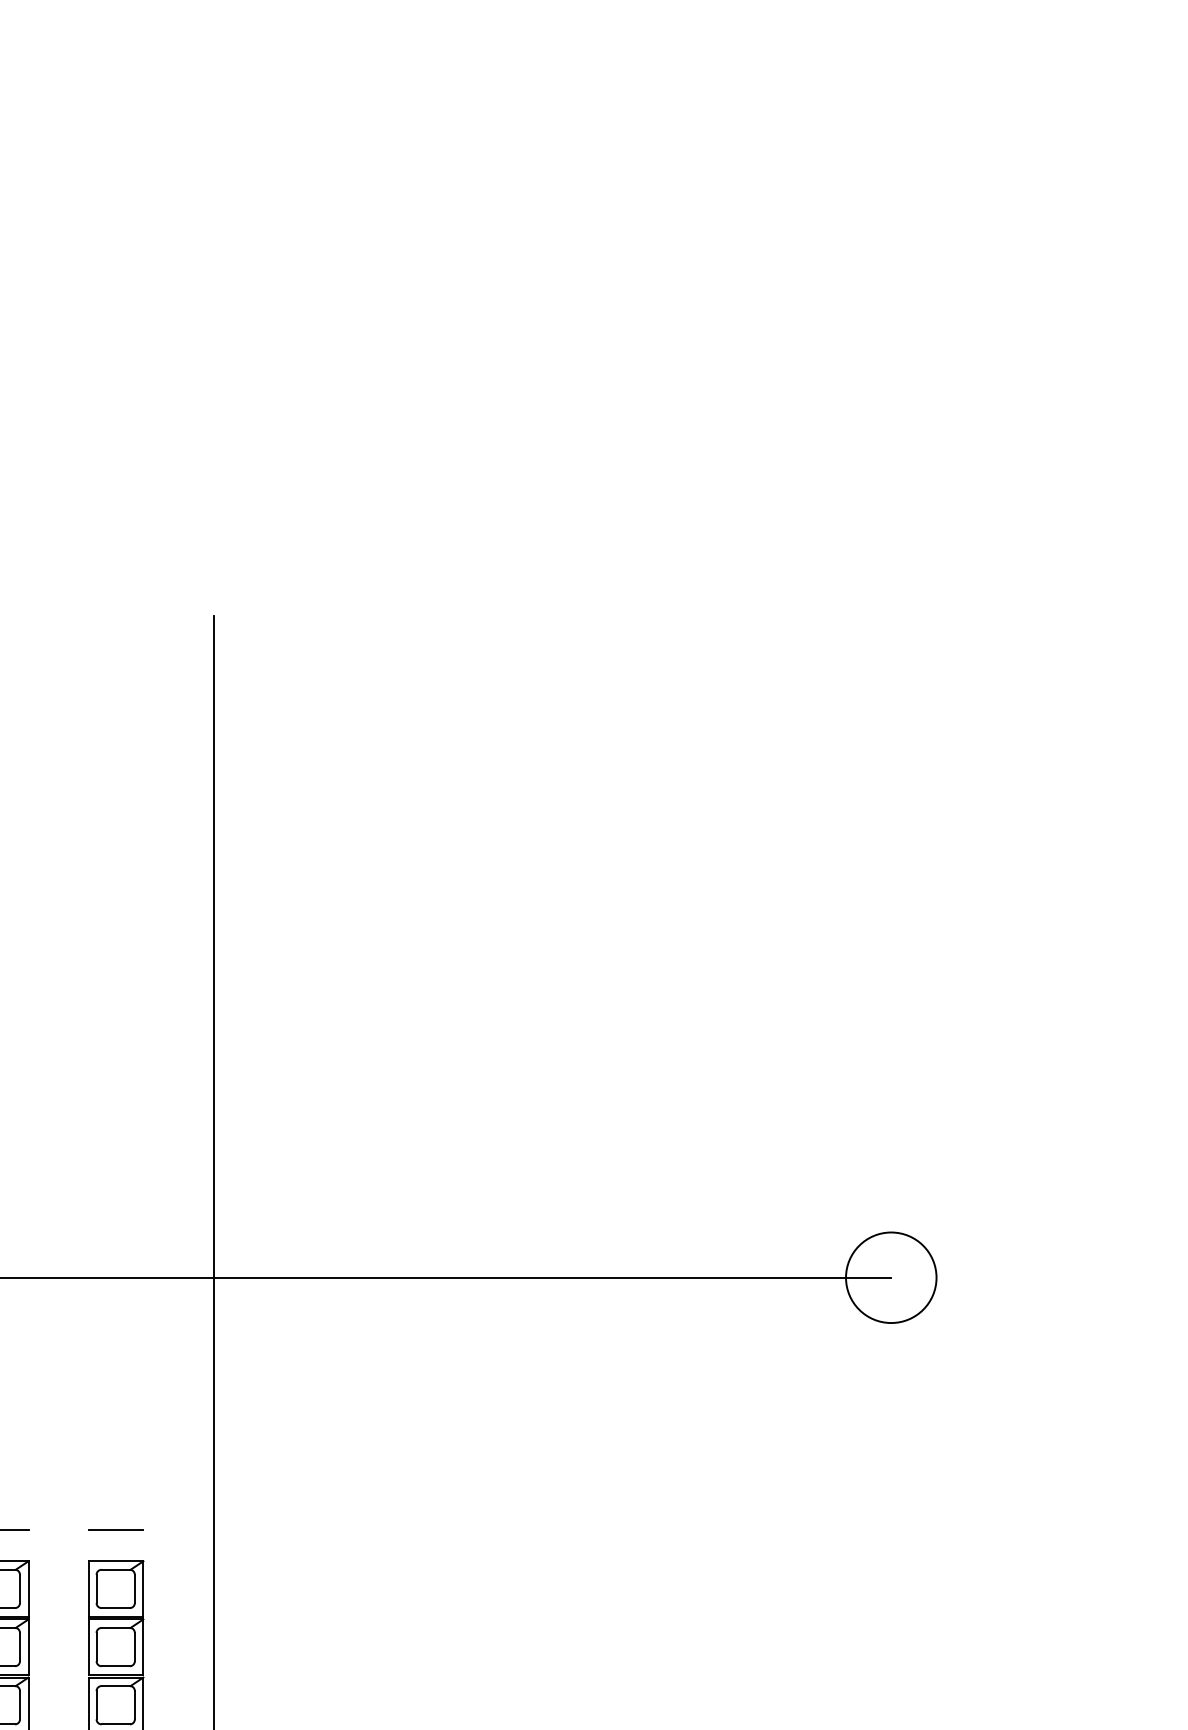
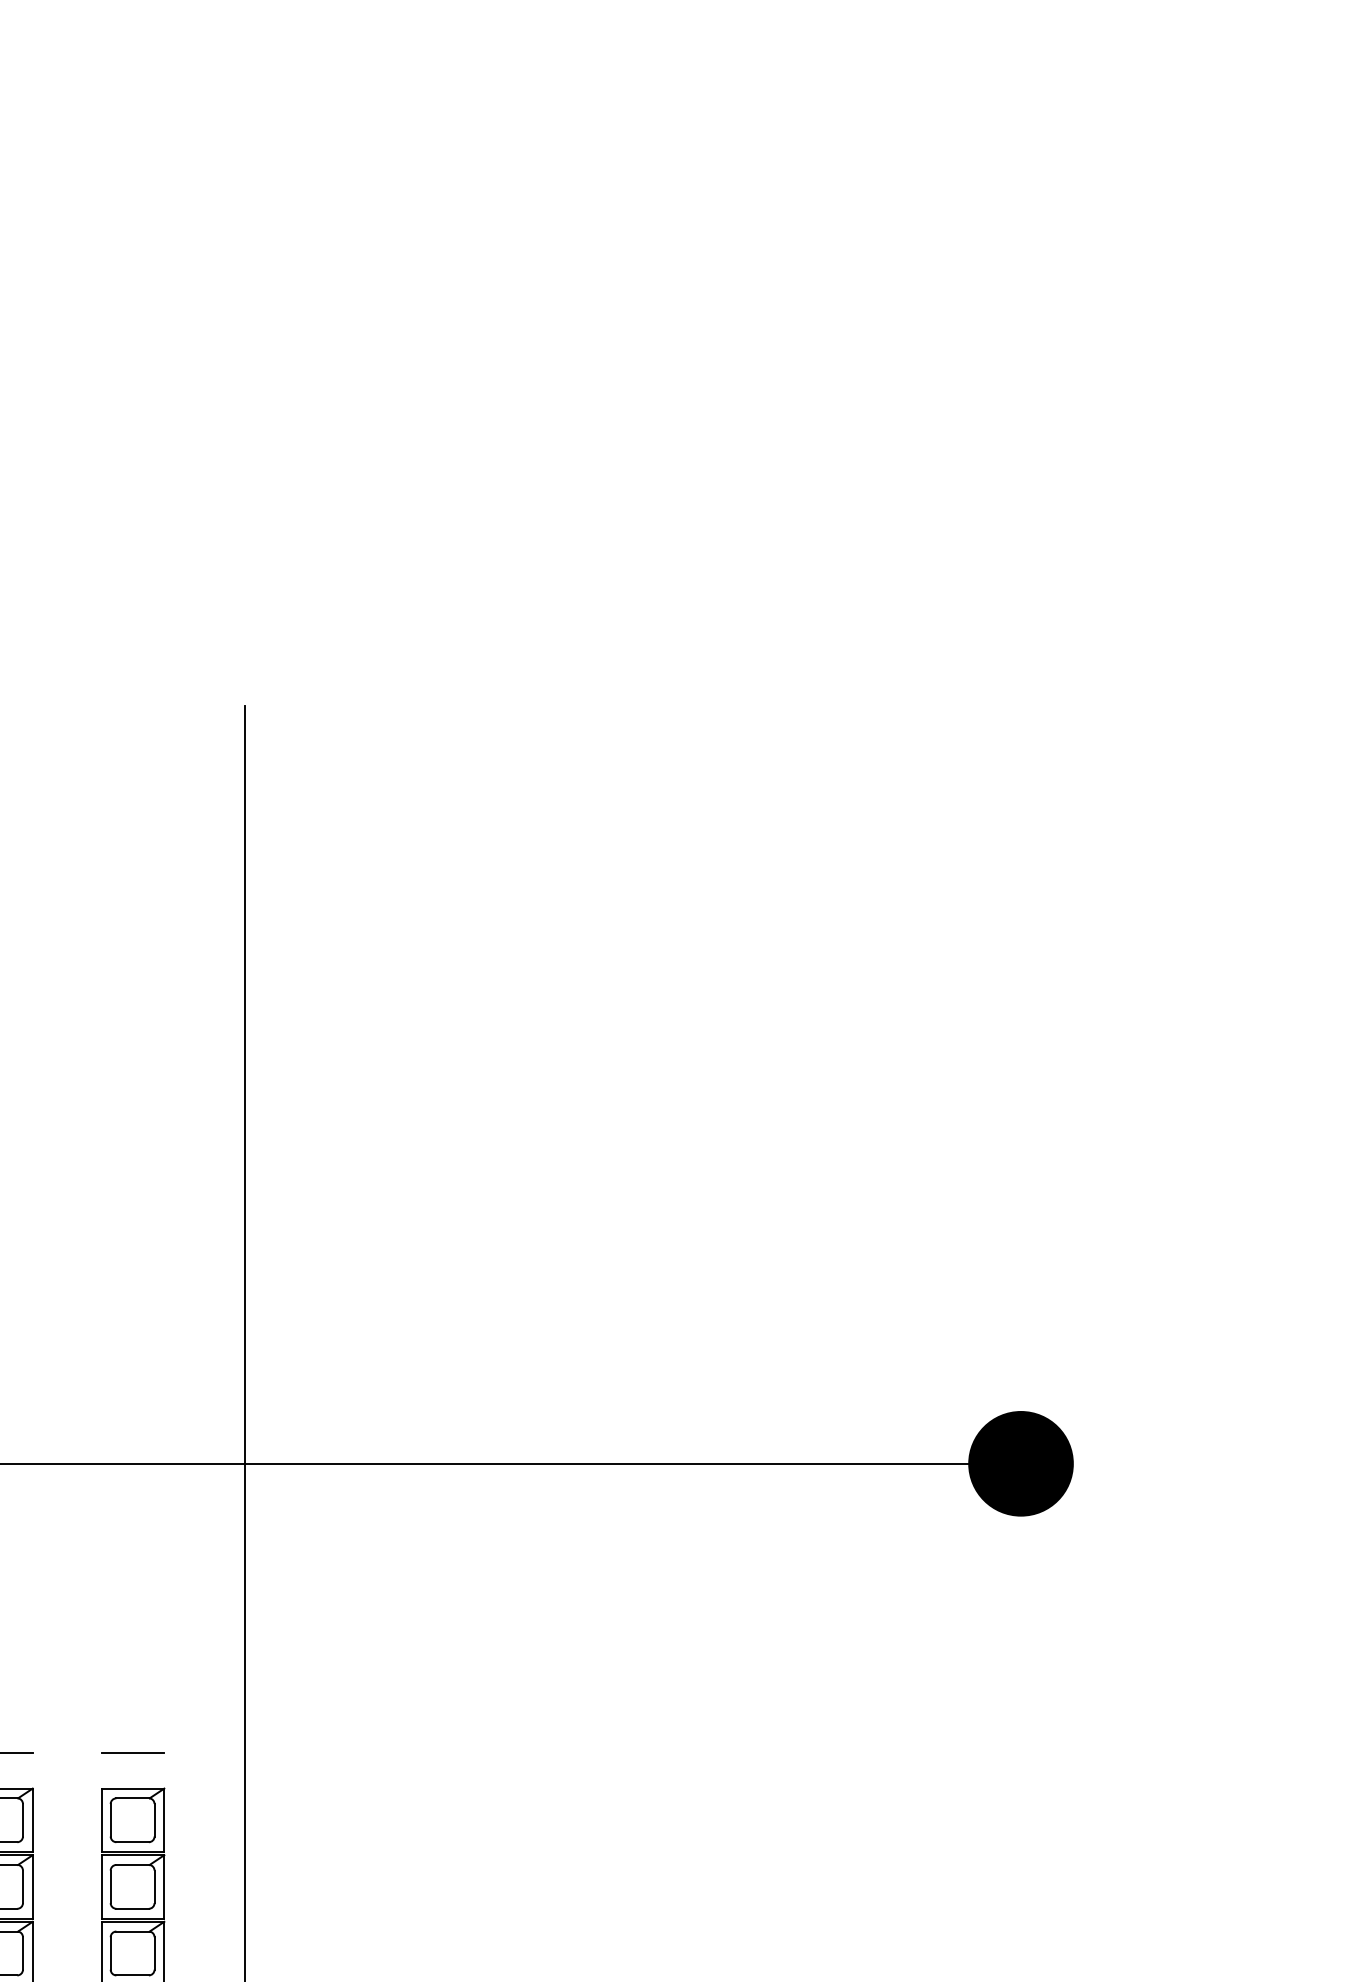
fill: (891, 1277) -> (1021, 1463), added

